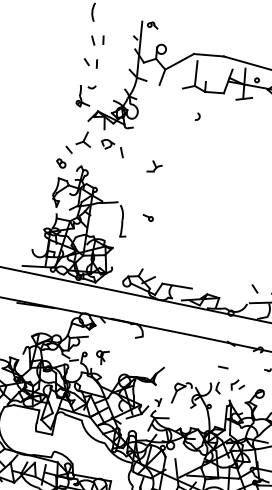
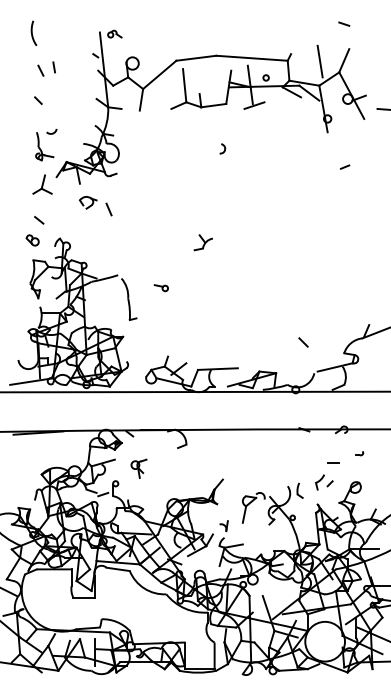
line: (96, 64) -> (51, 100), removed
arc: (199, 116) -> (224, 148), moved
part: (84, 138) -> (42, 184), moved
part: (154, 167) -> (202, 242), moved
line: (255, 288) -> (303, 342), moved
part: (101, 357) -> (138, 468), moved
line: (223, 367) -> (333, 462), moved

